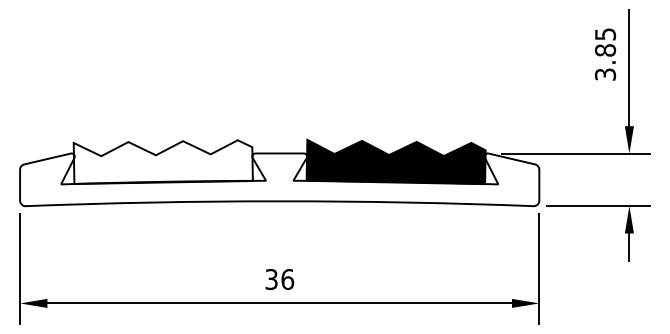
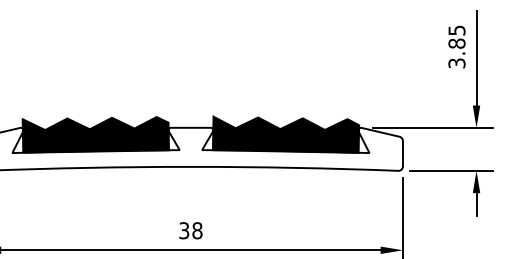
fill: (162, 161) -> (95, 134), added
text: (287, 279) -> (197, 230), 36 -> 38

